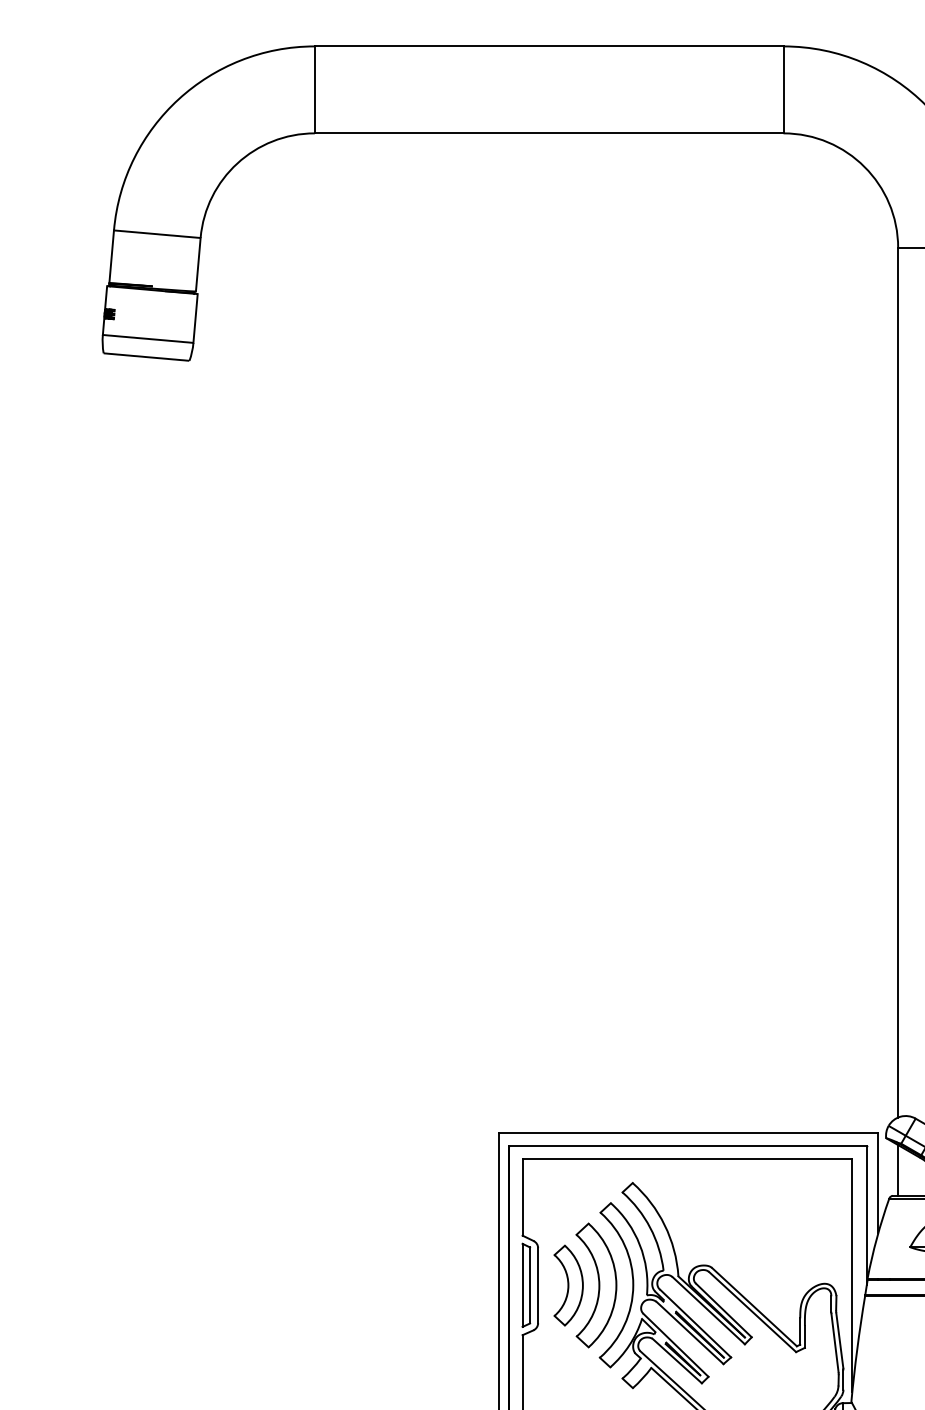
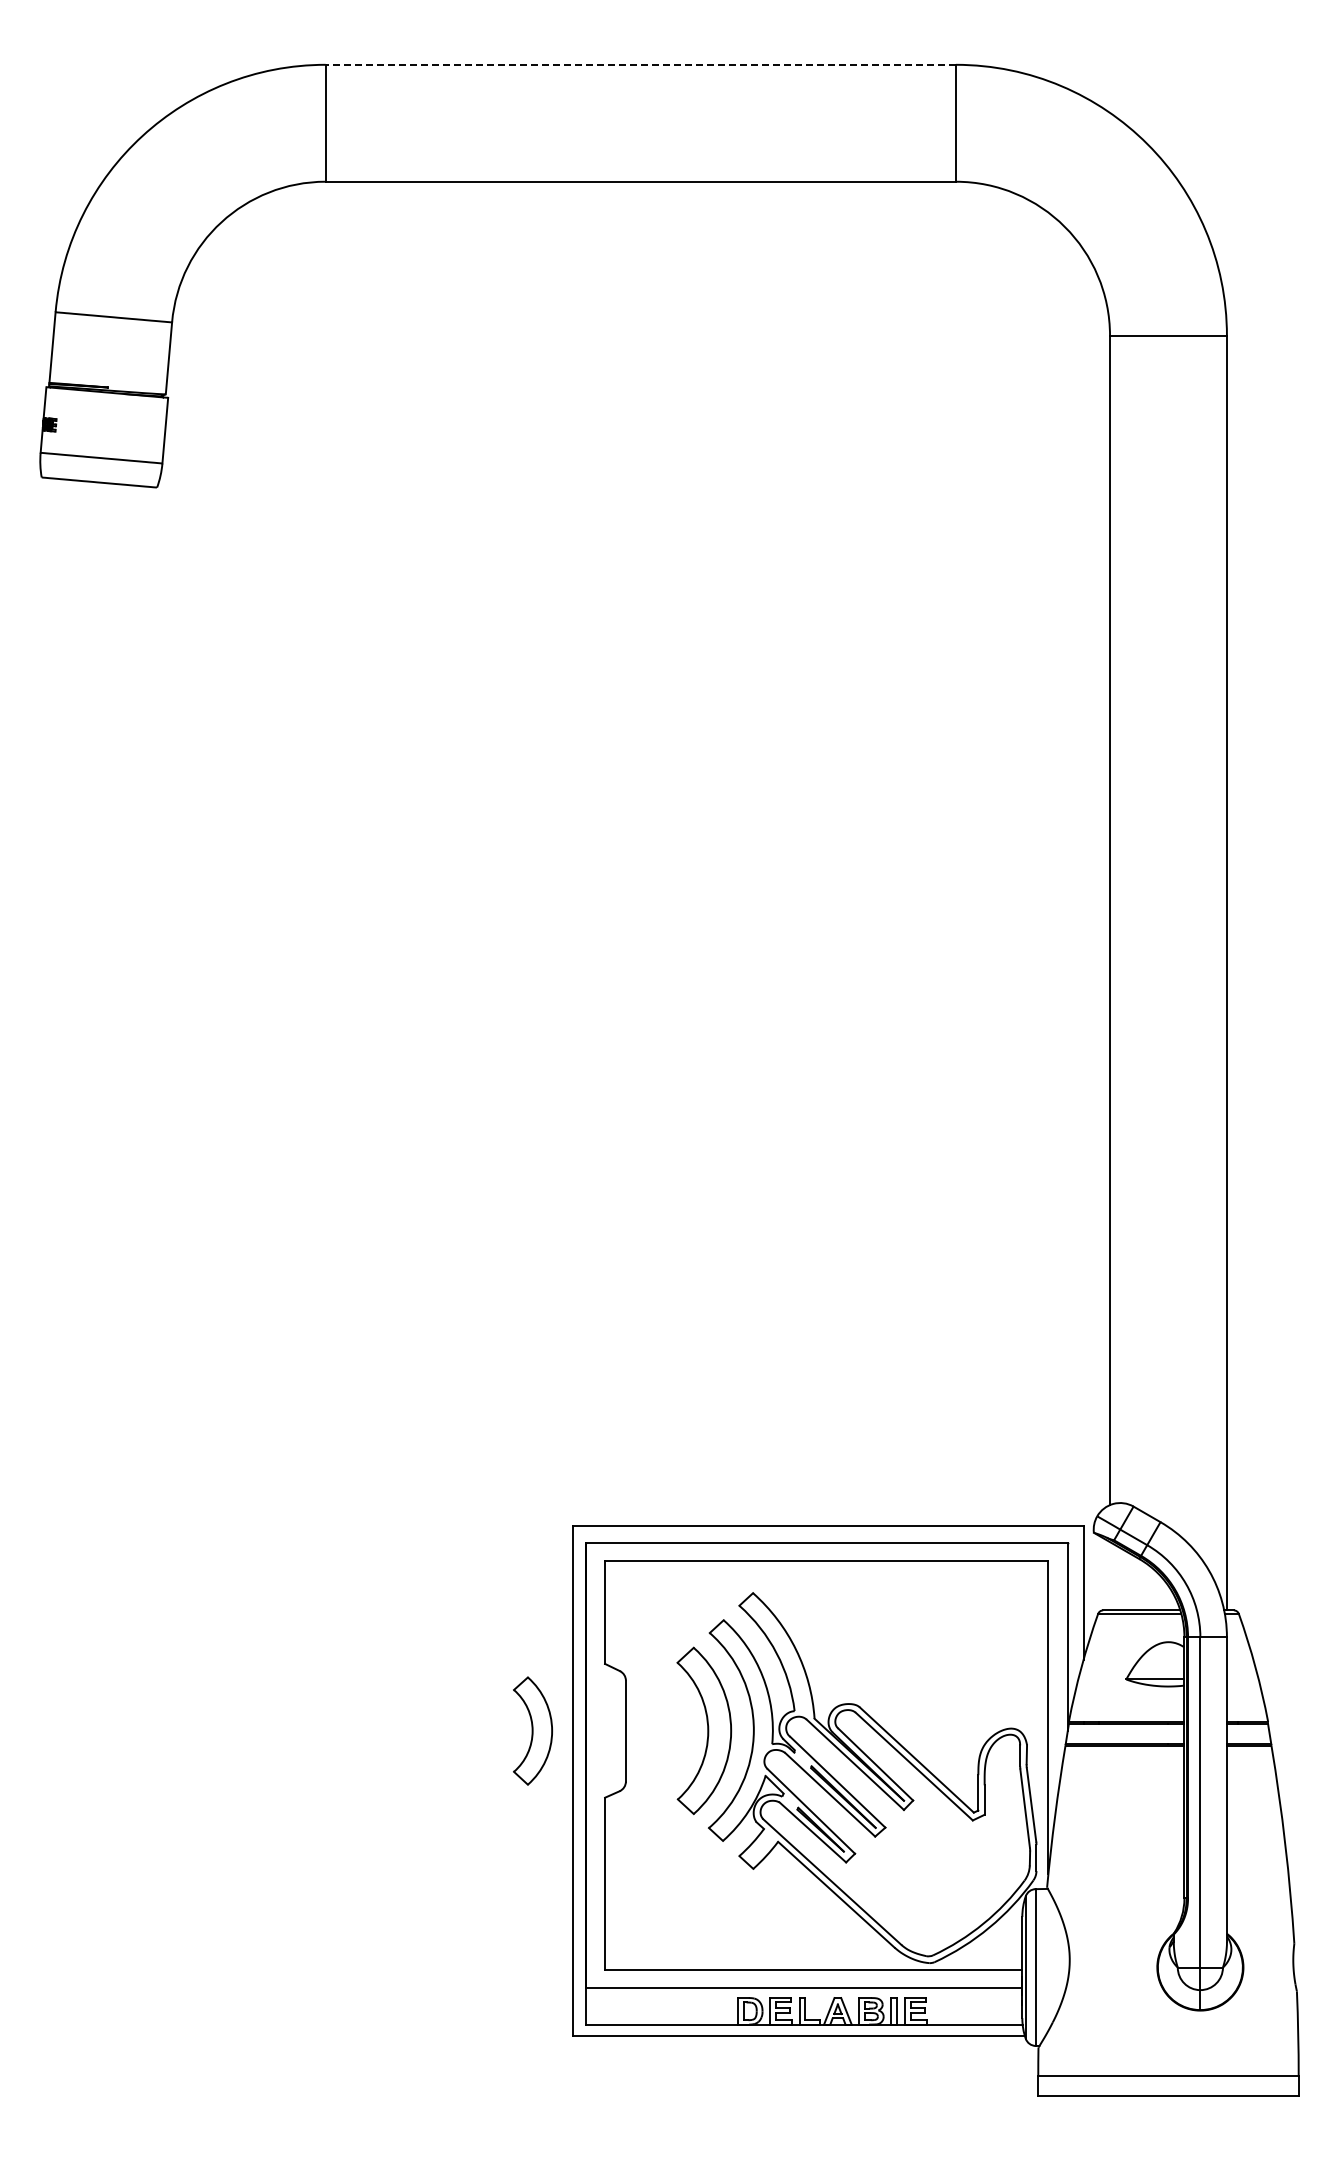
line: (548, 46) -> (640, 64), solid -> dashed
line: (898, 1170) -> (1110, 1576), removed
part: (526, 1285) -> (610, 1730), removed
part: (569, 1285) -> (533, 1730), moved

